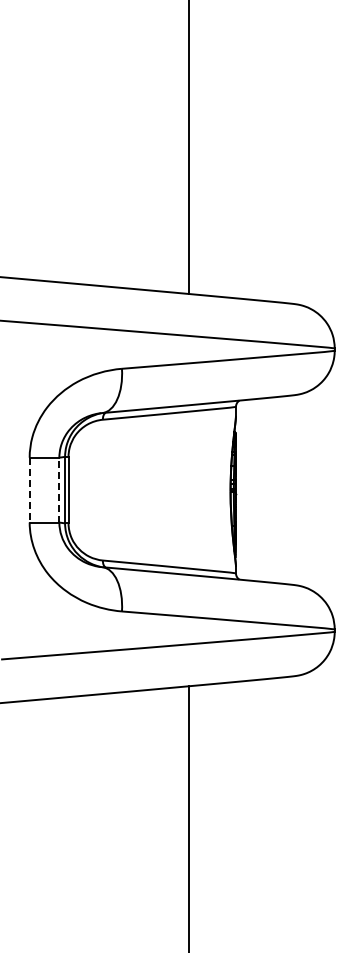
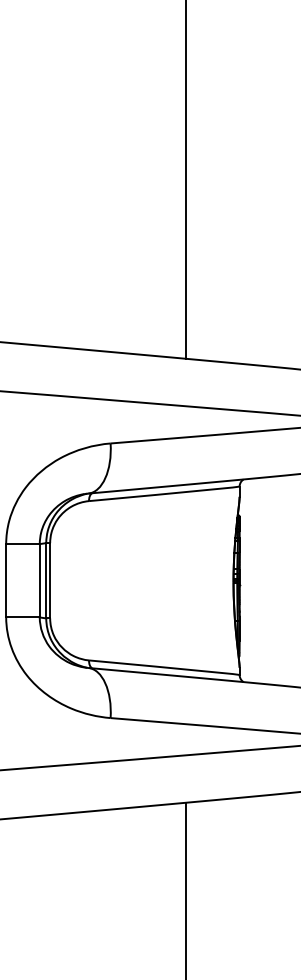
line: (59, 489) -> (39, 580), dashed -> solid
line: (29, 490) -> (5, 581), dashed -> solid

